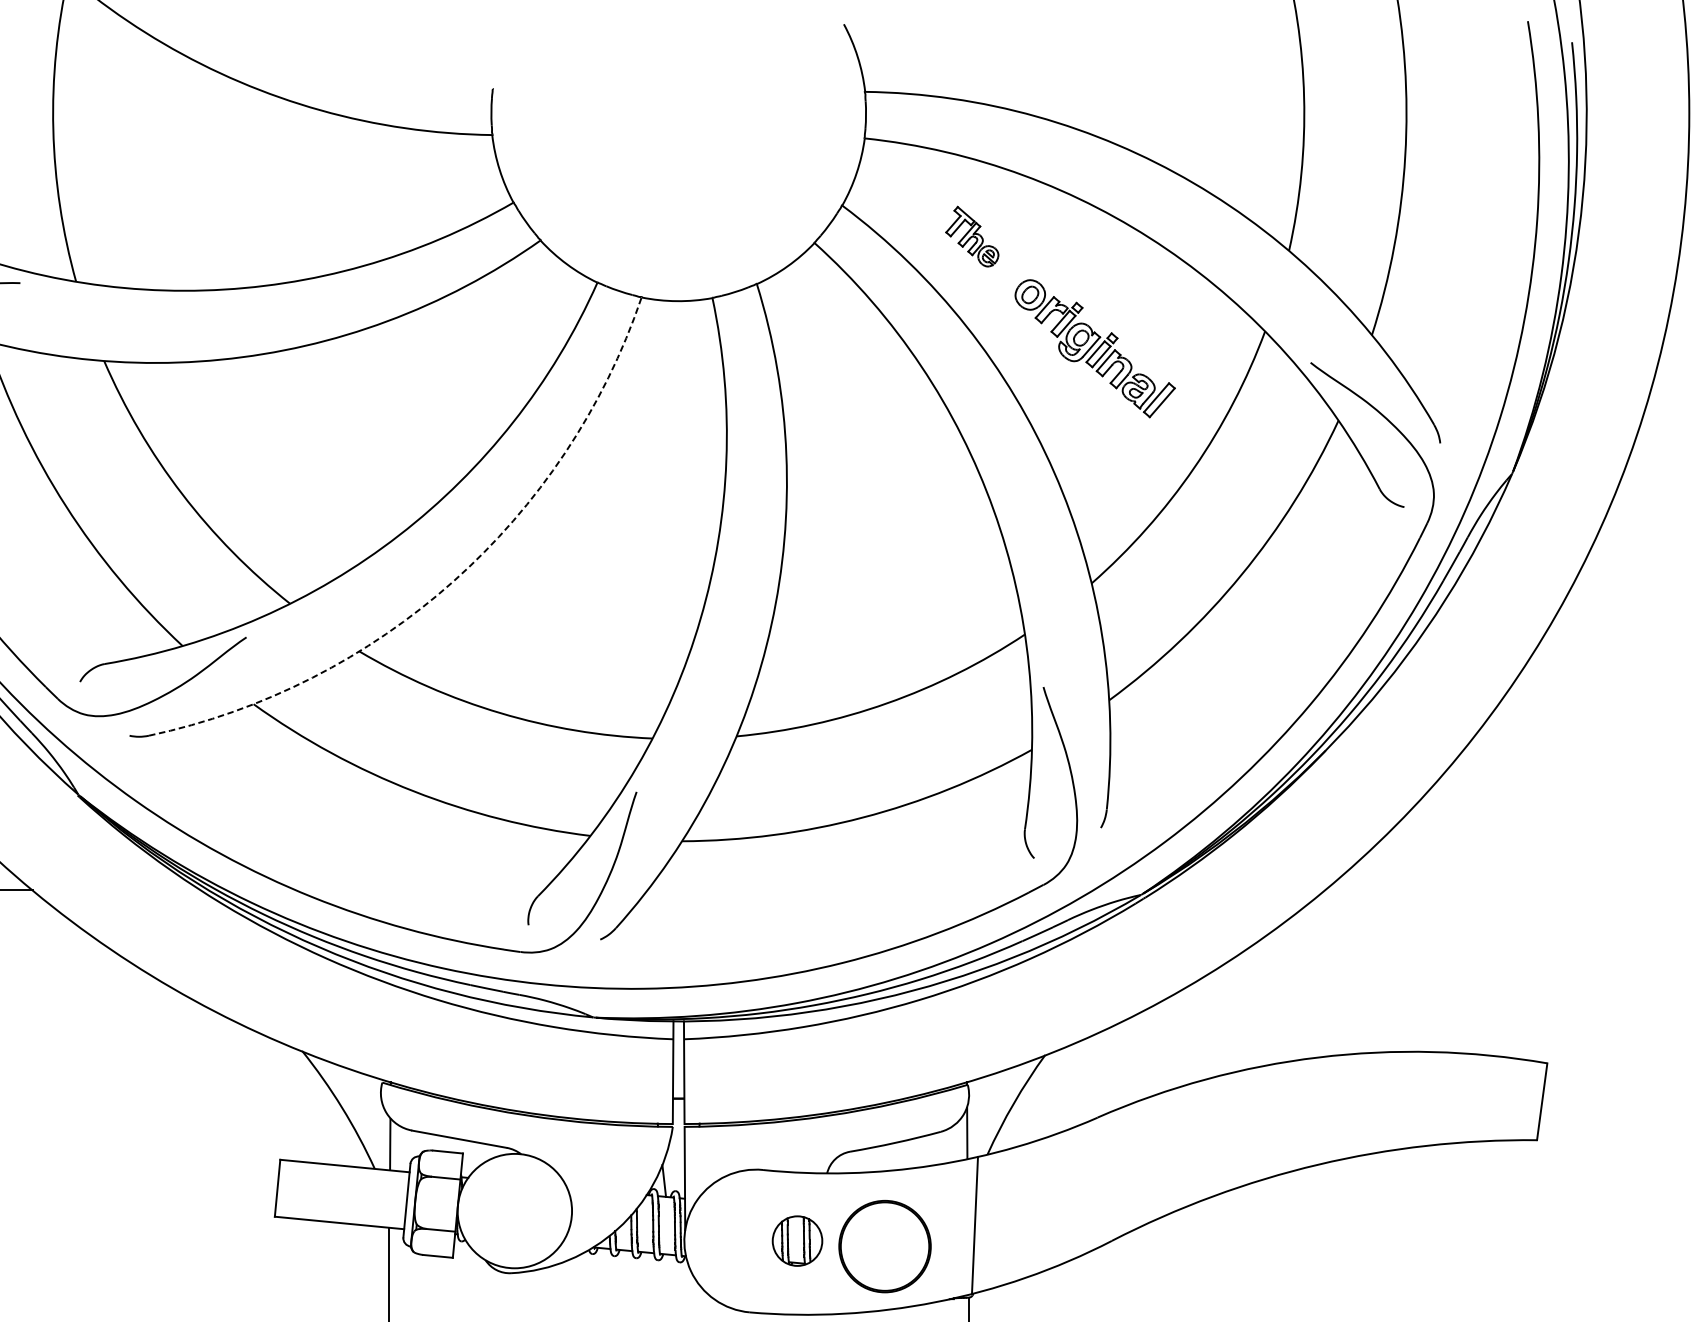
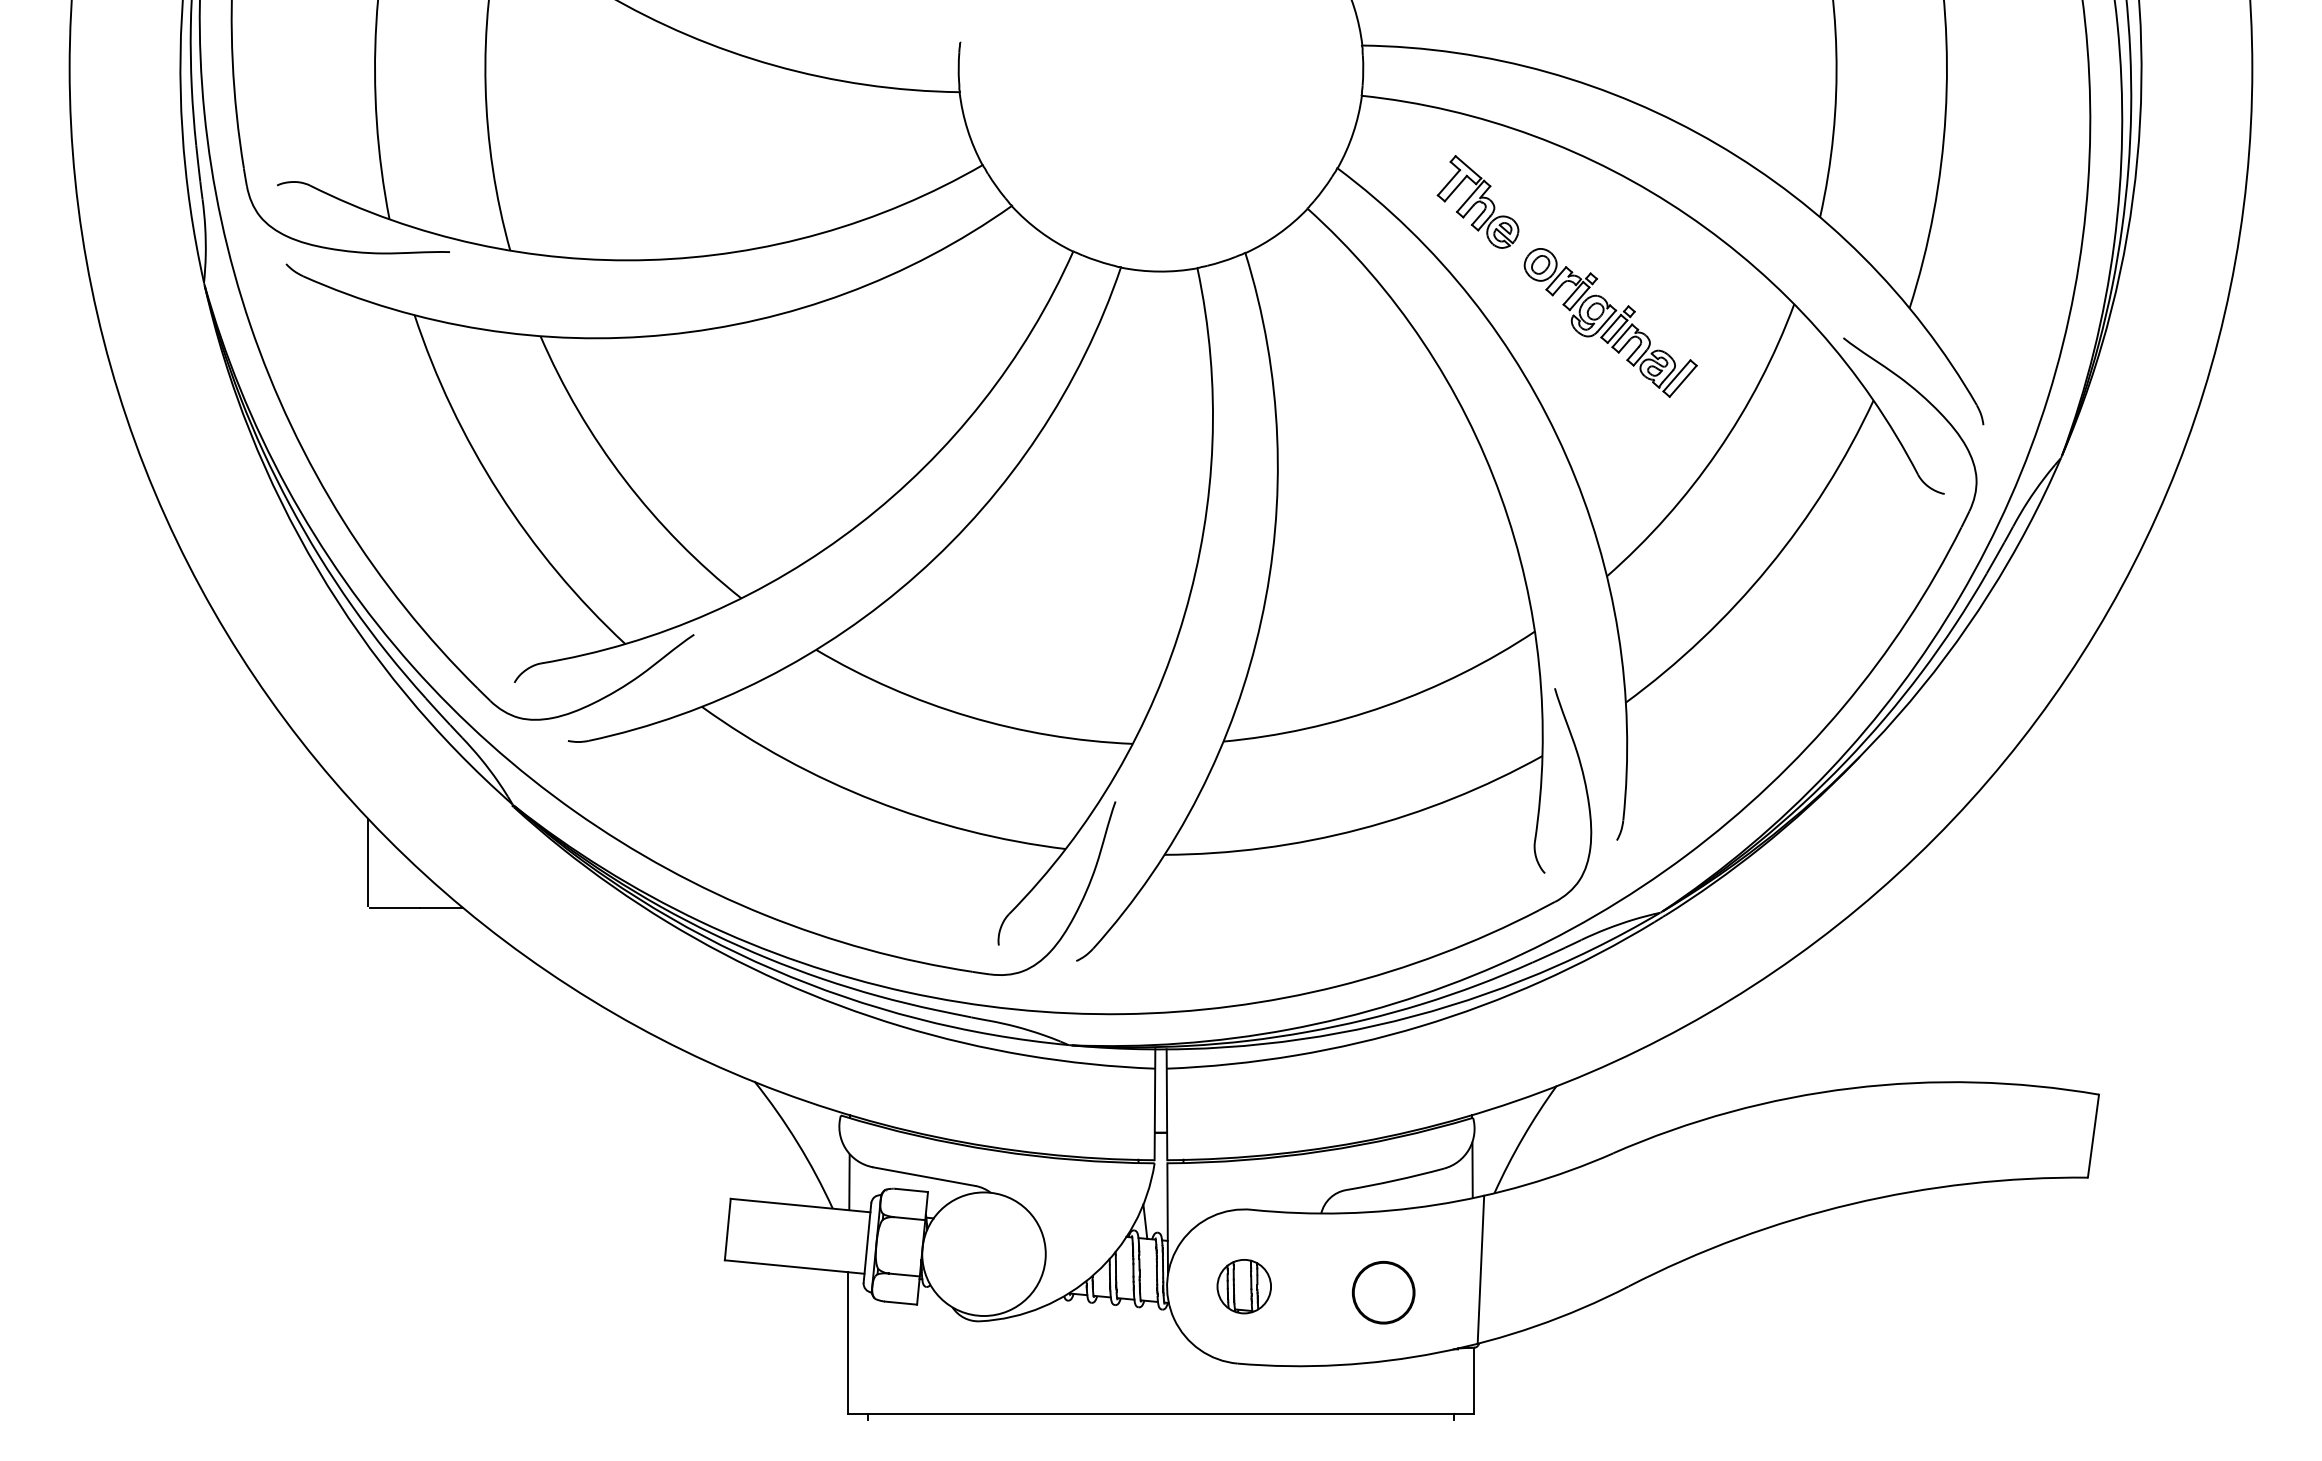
part: (971, 236) -> (1477, 201), size x1.43
arc: (453, 581) -> (917, 574), dashed -> solid
part: (796, 1240) -> (1243, 1286), moved
part: (884, 1246) -> (1383, 1292), size x0.62

